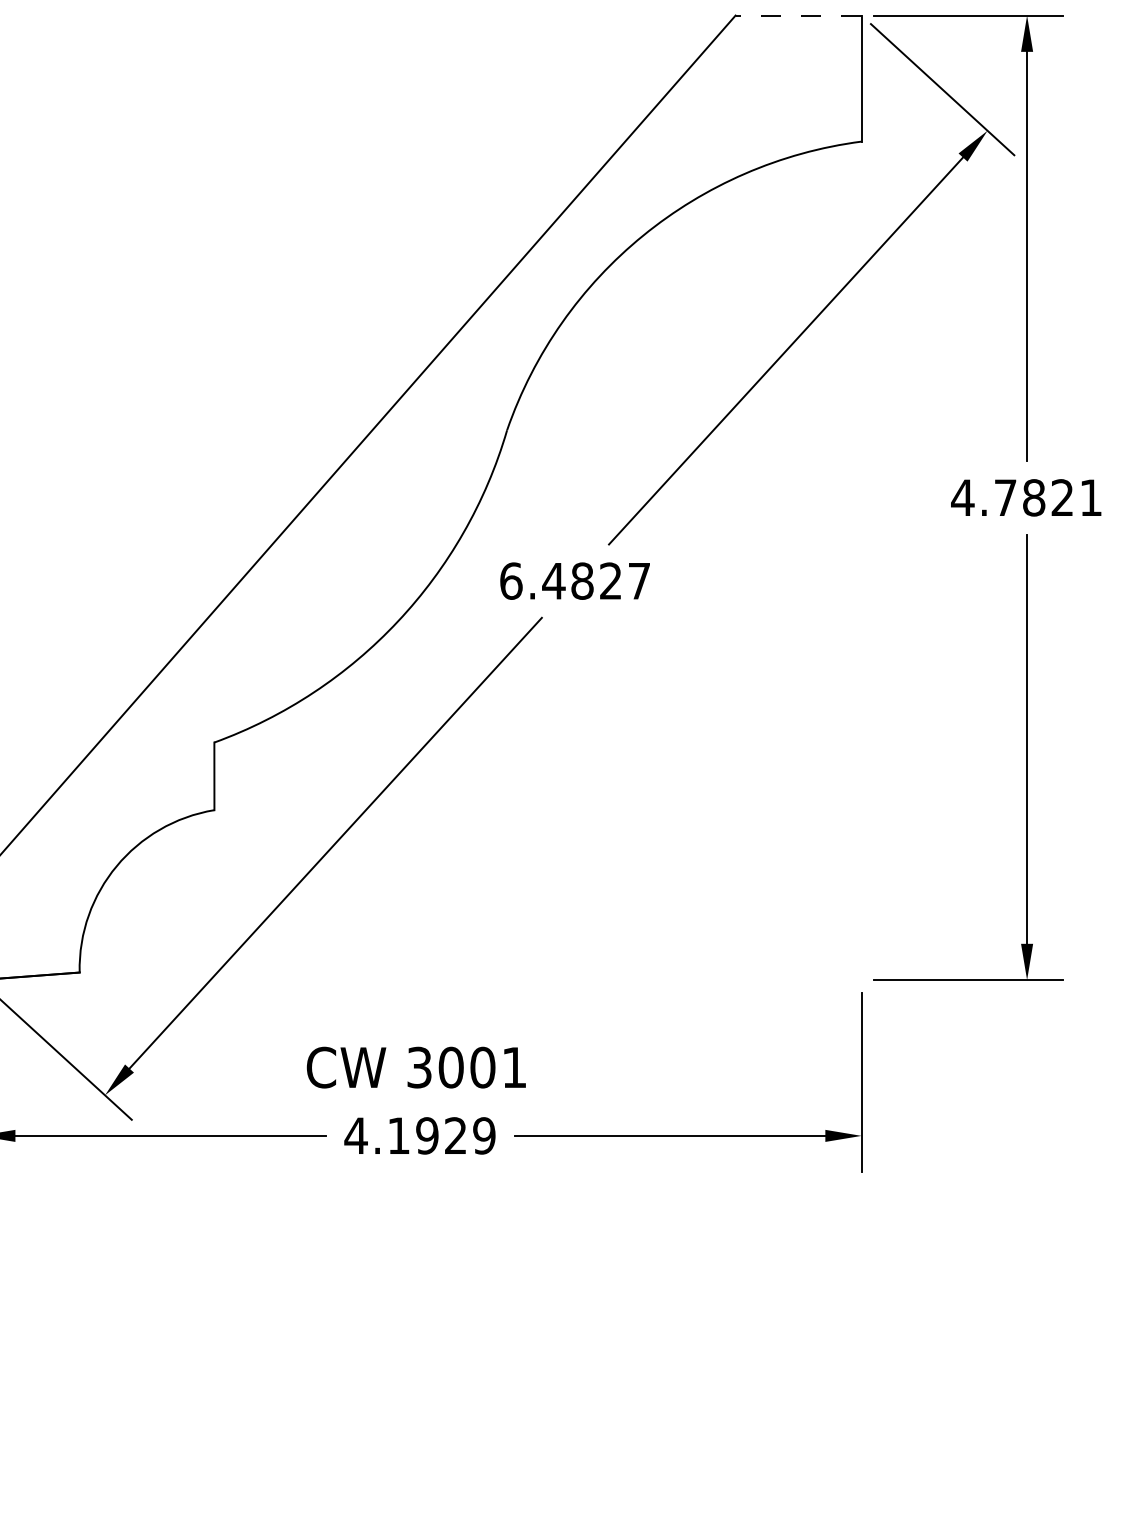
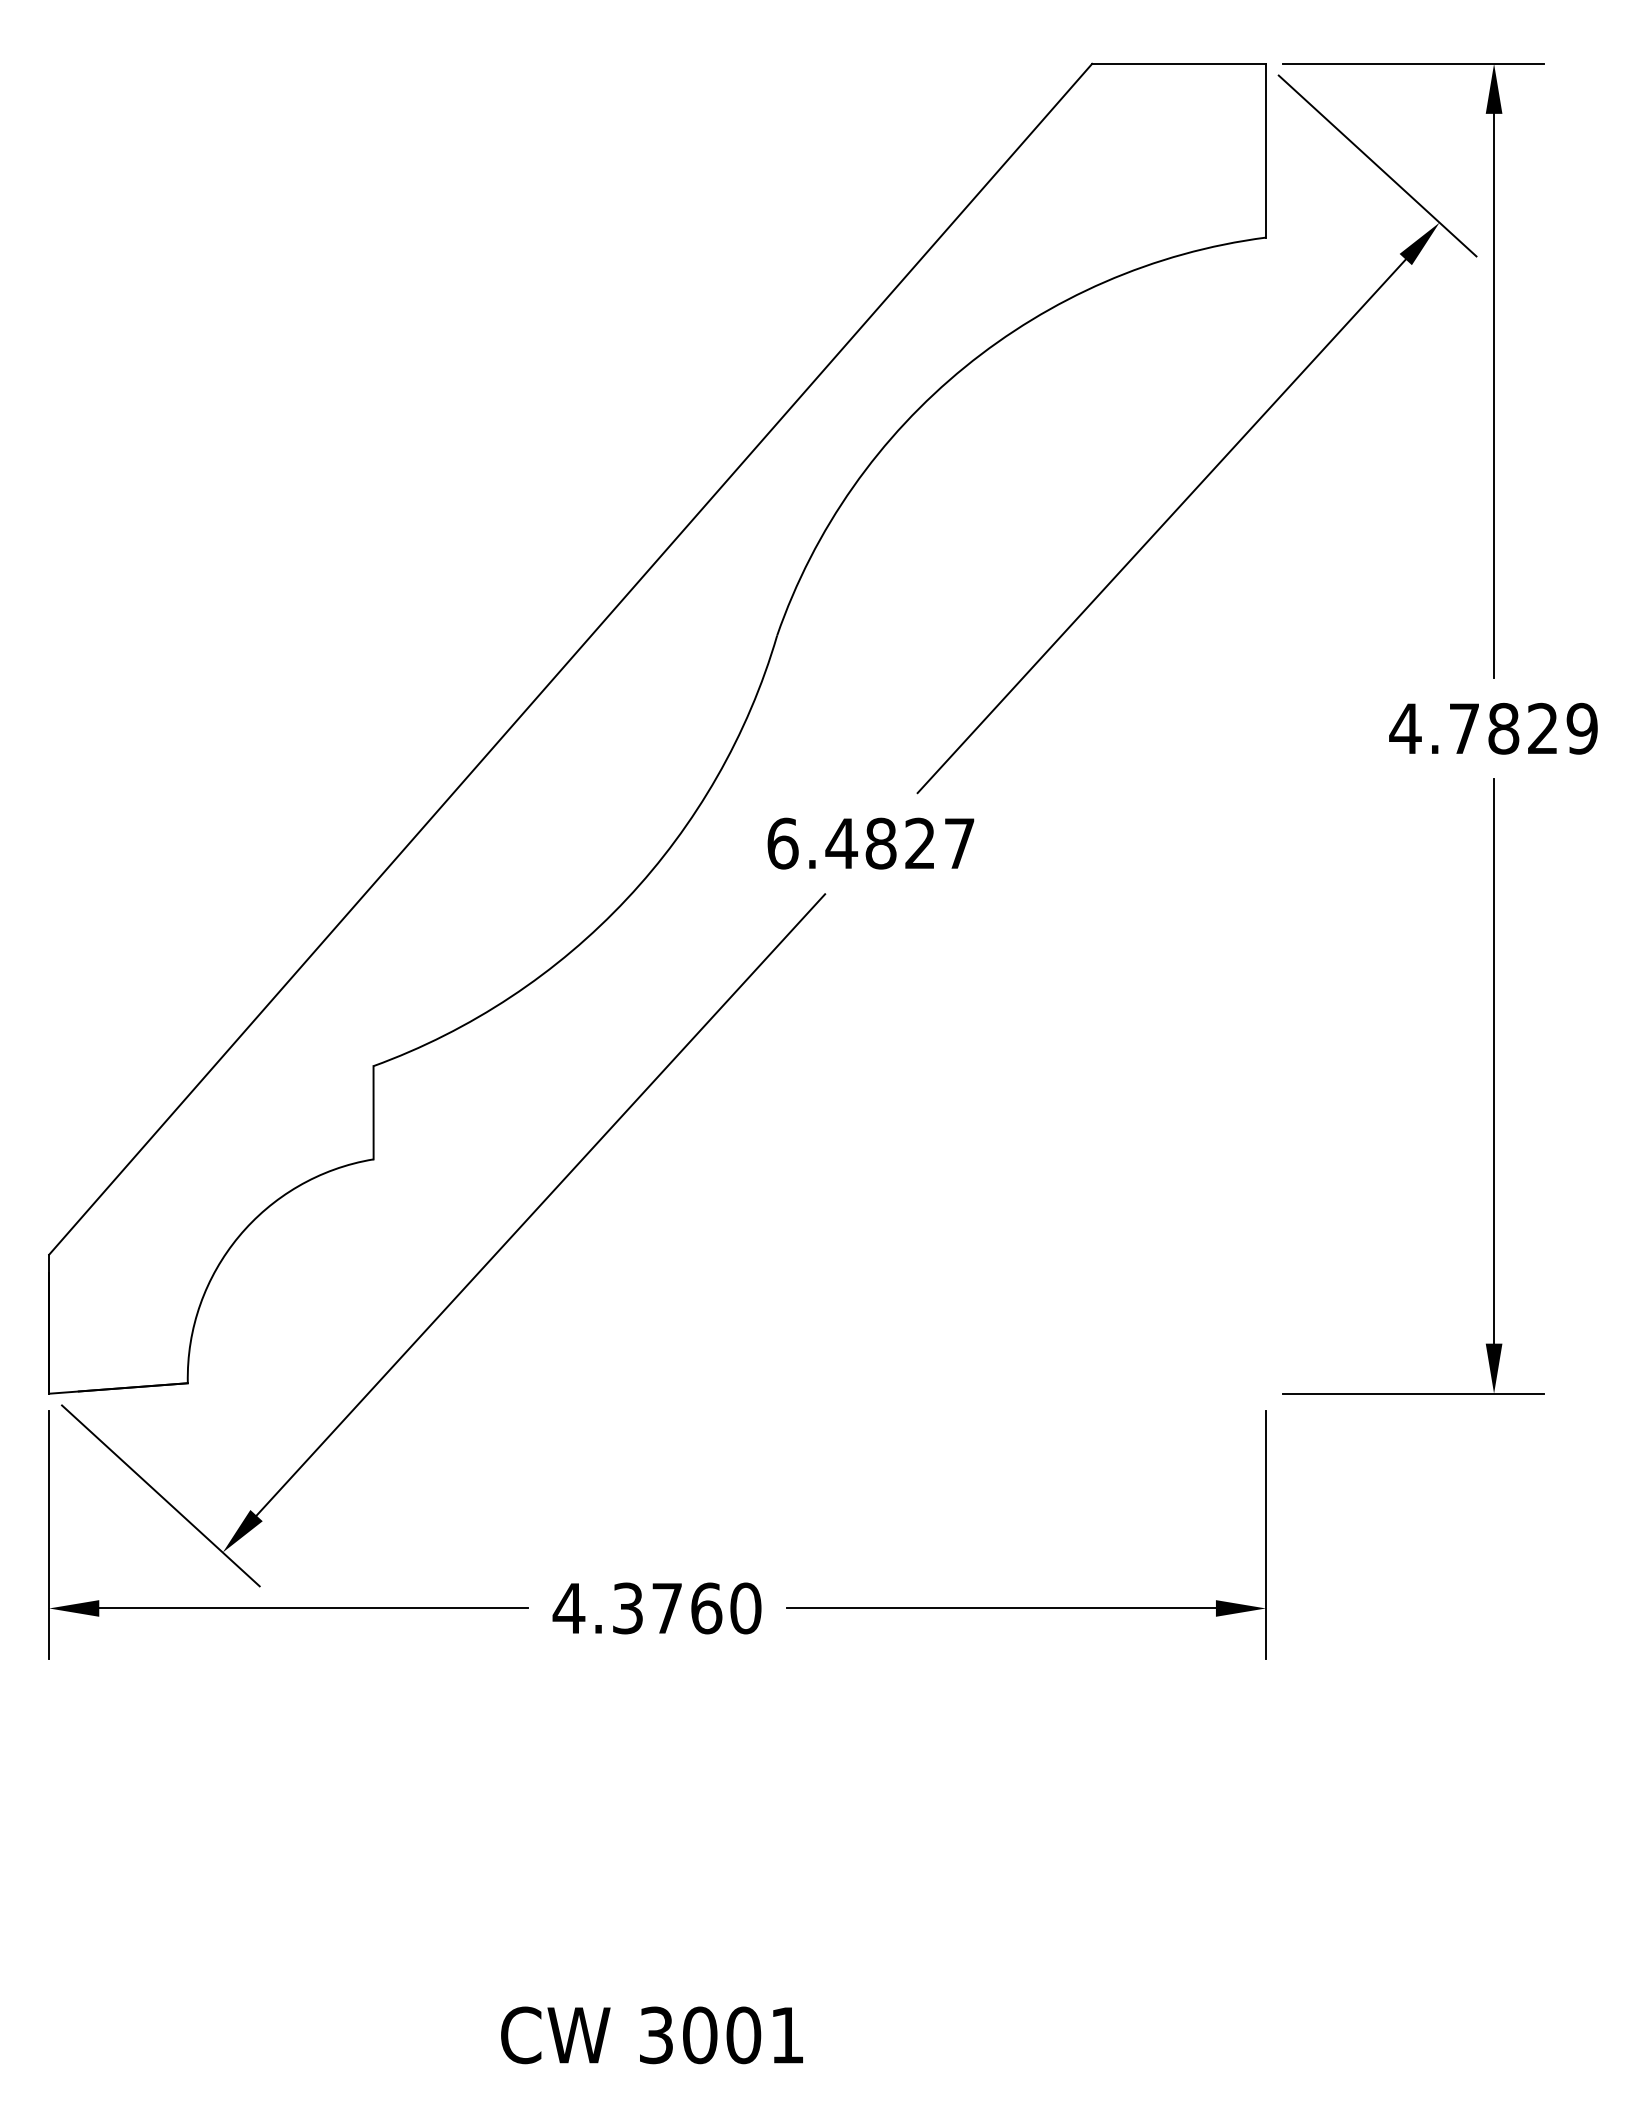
line: (798, 15) -> (1179, 63), dashed -> solid
text: (1090, 497) -> (1581, 728), 4.7821 -> 4.7829
text: (415, 1067) -> (651, 2035), moved
text: (442, 1135) -> (687, 1608), 4.1929 -> 4.3760

